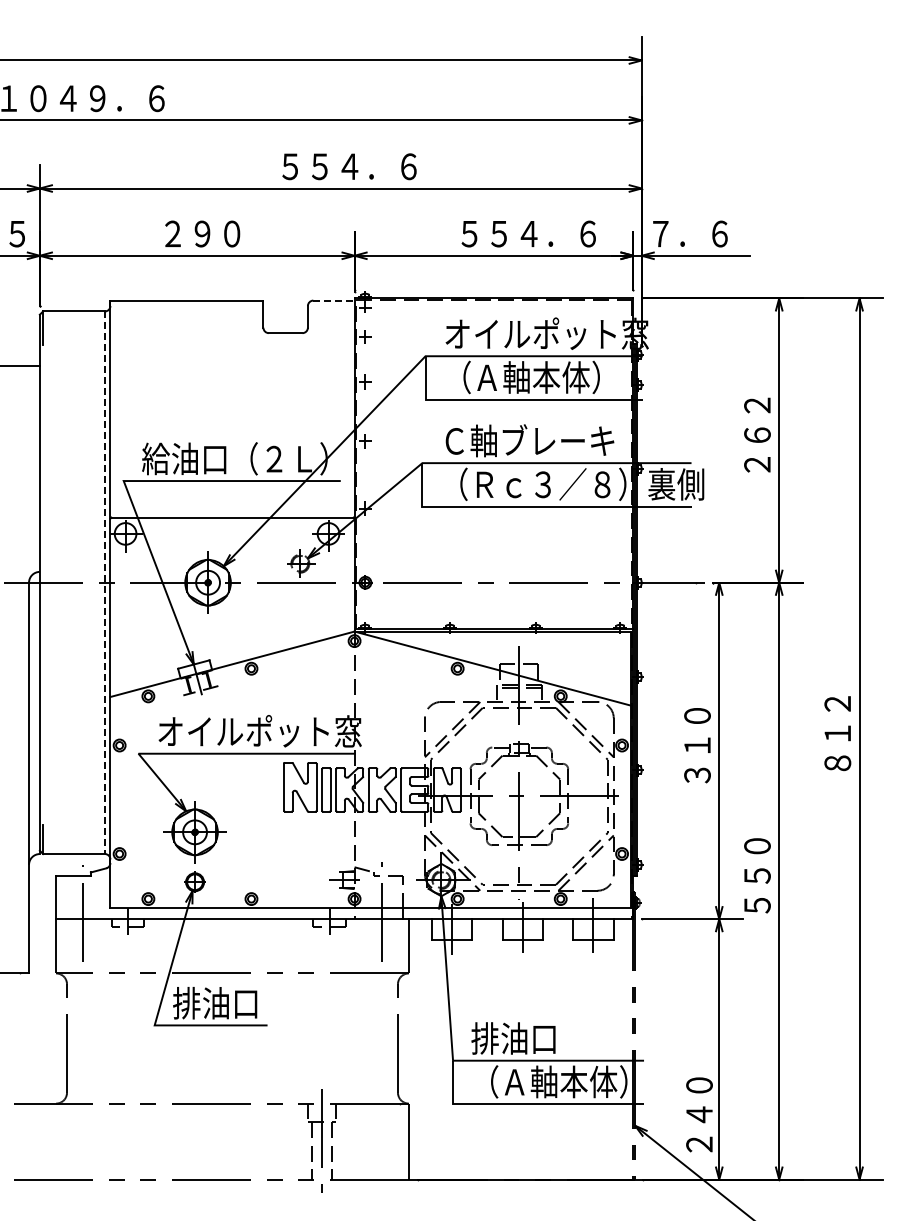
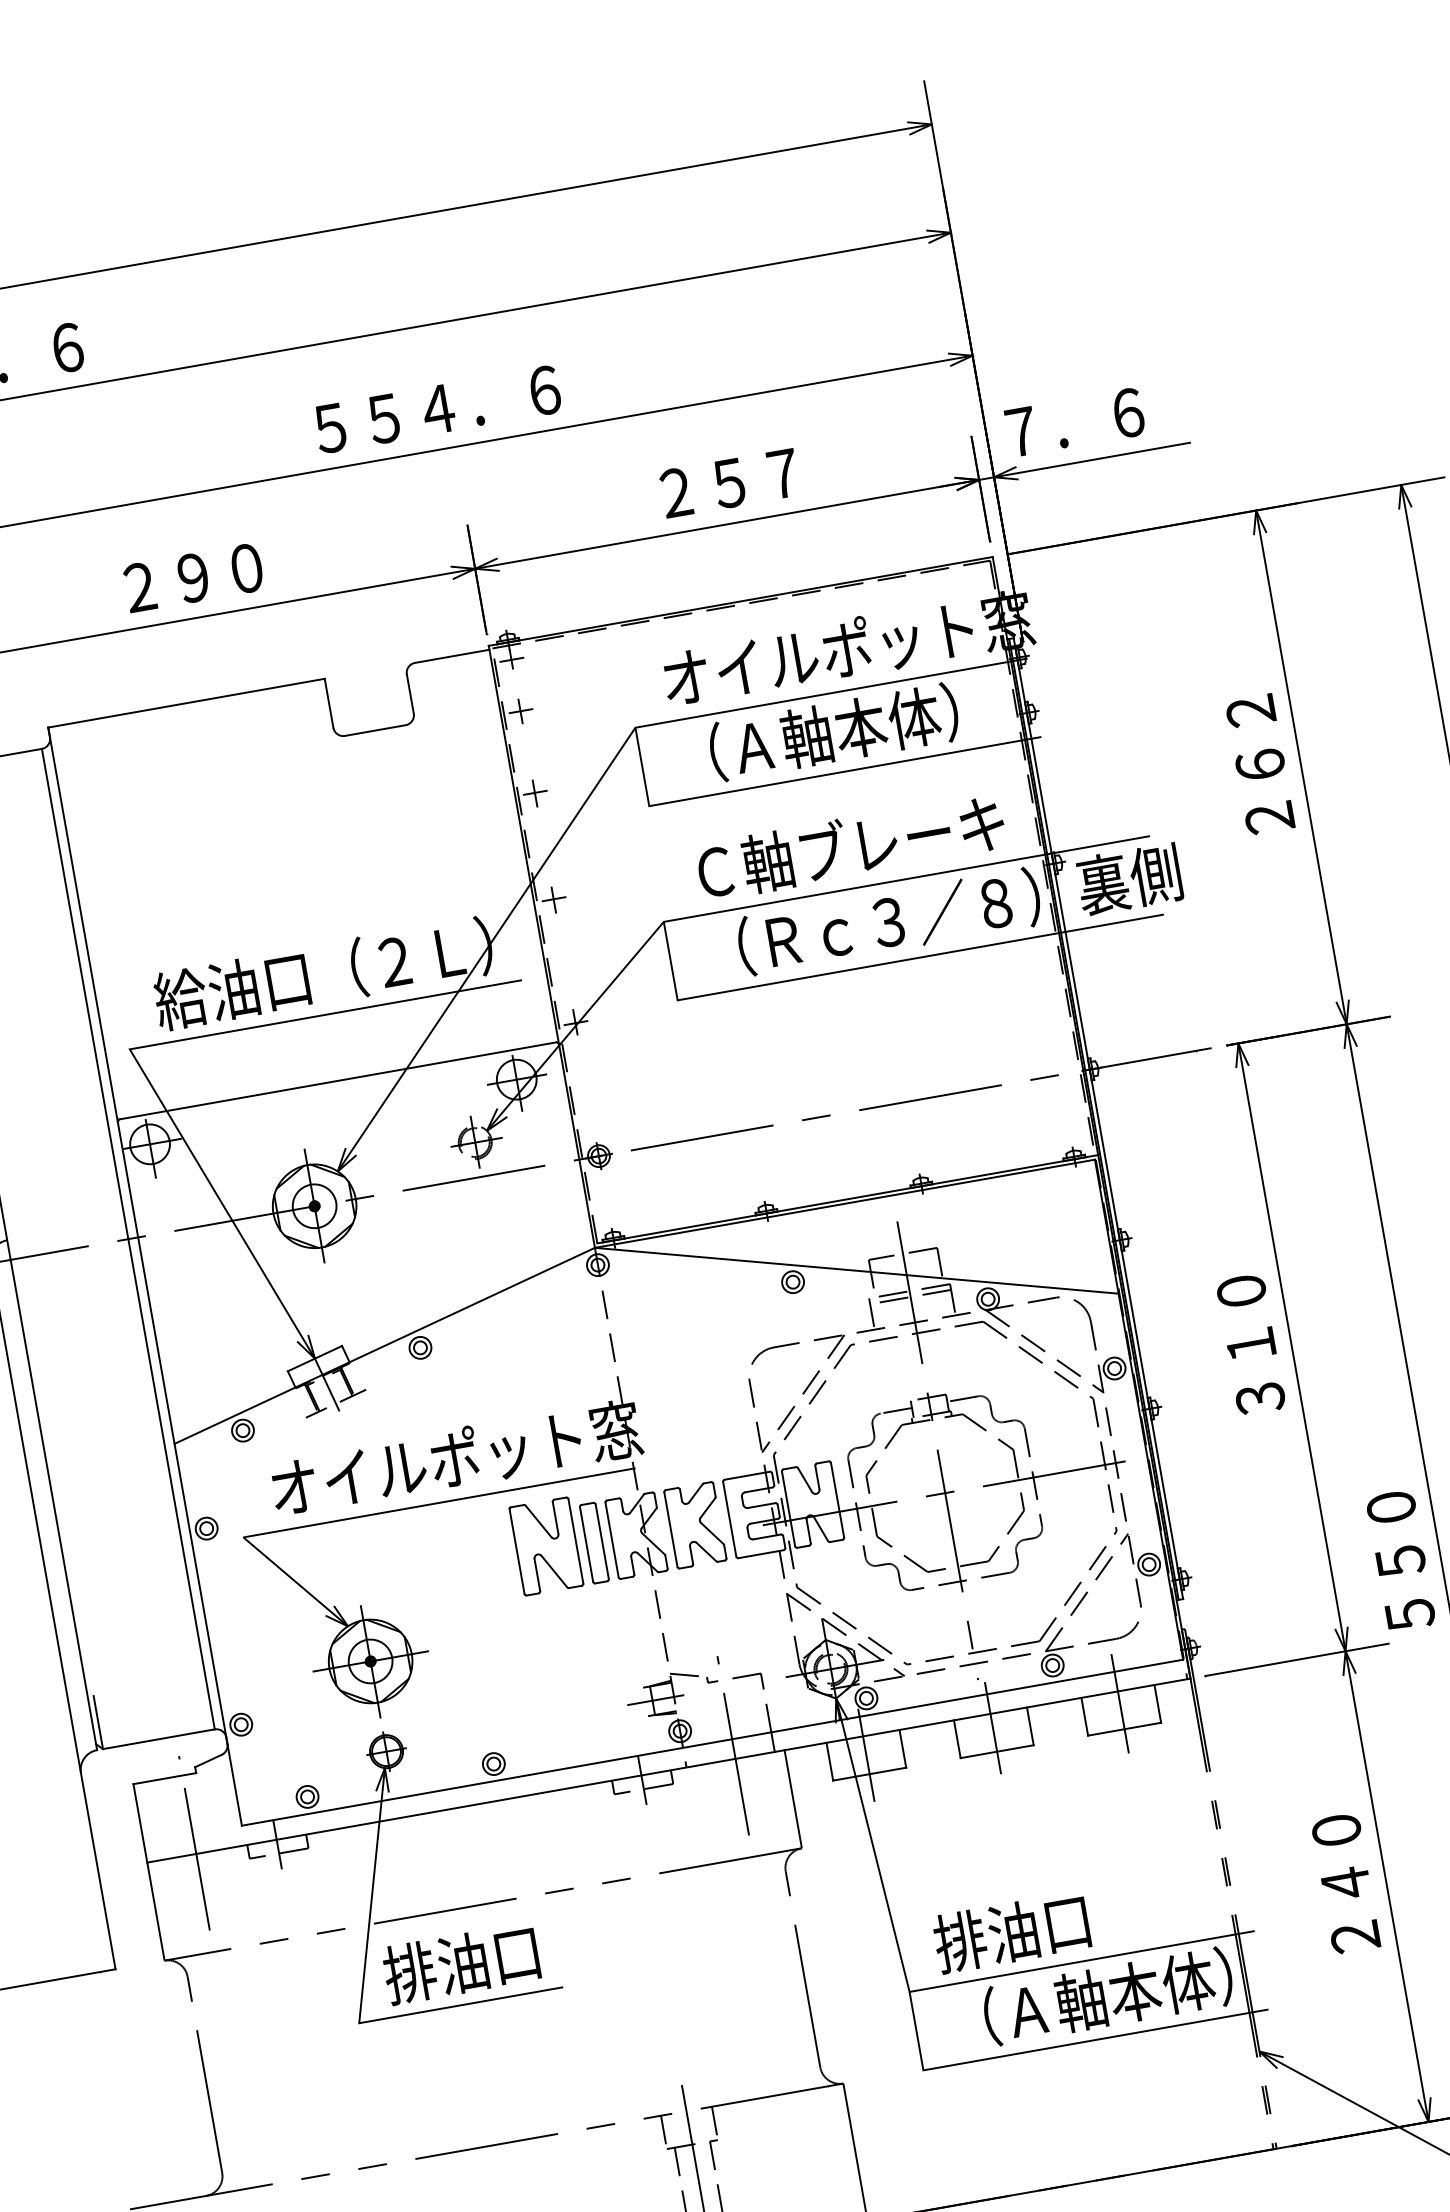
text: (528, 233) -> (782, 473), ５５４．６ -> ２５７
line: (333, 300) -> (451, 656), dashed -> solid
line: (104, 583) -> (127, 1240), dashed -> solid
text: (699, 1114) -> (1345, 1882), moved

